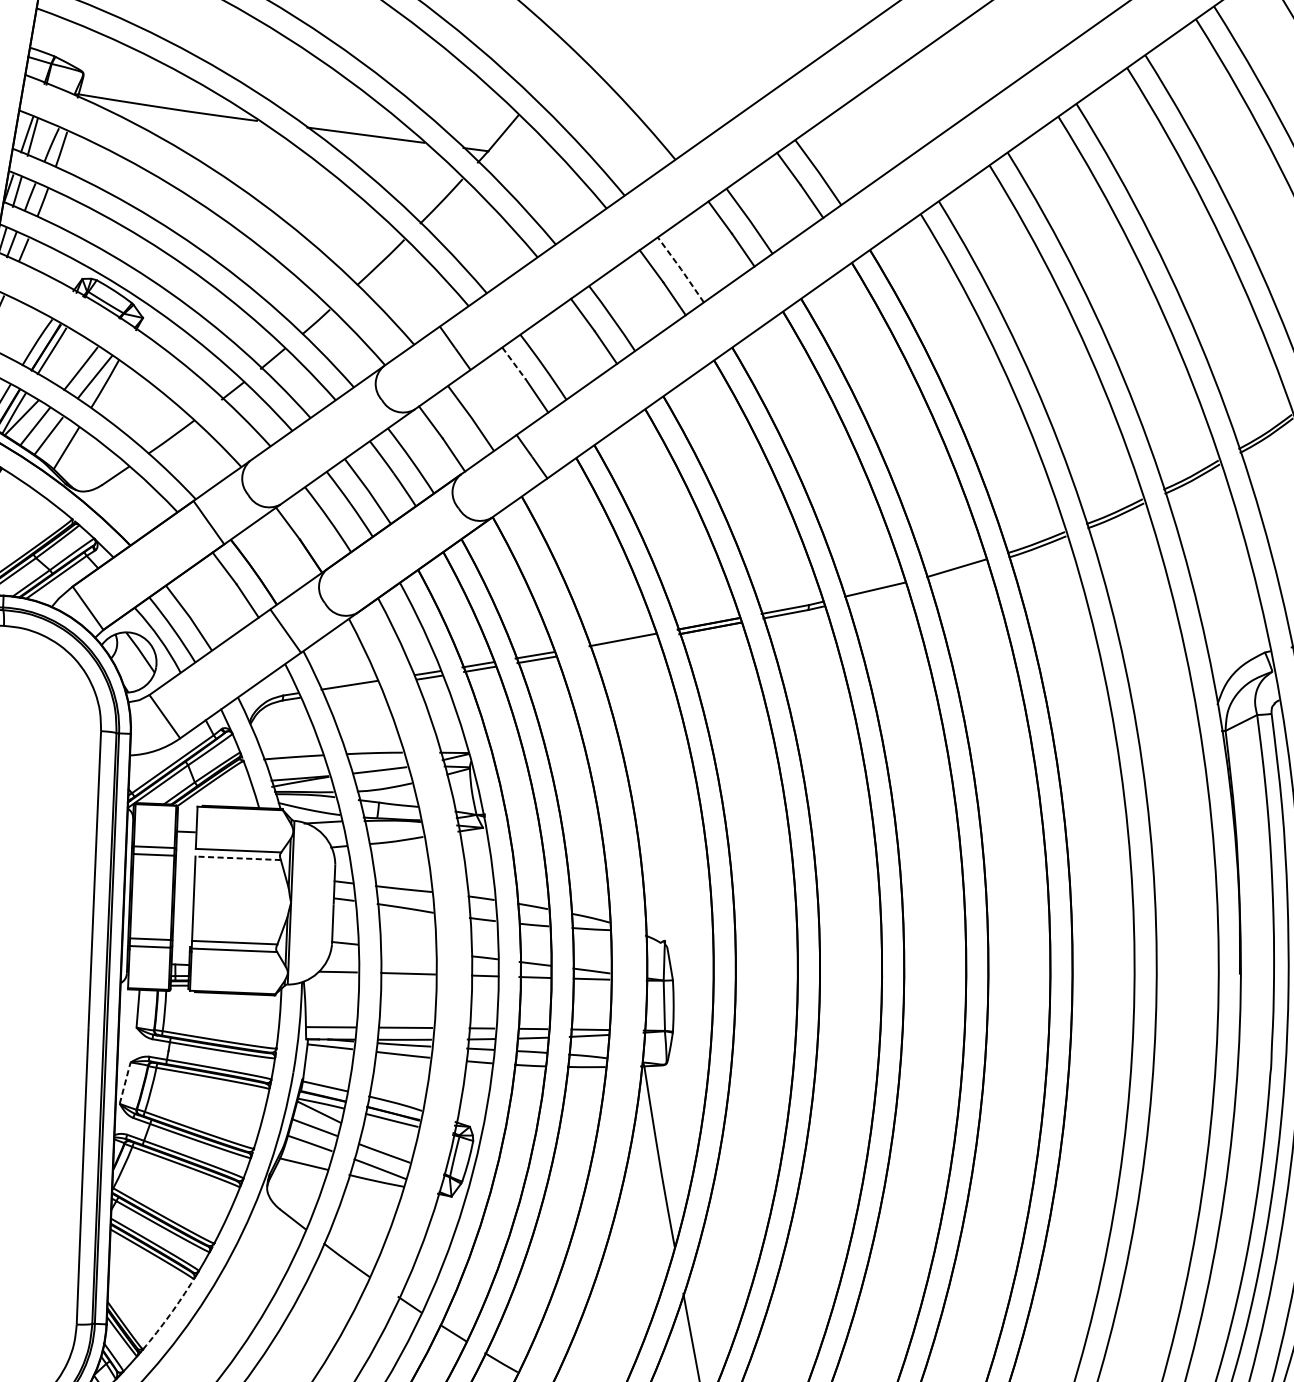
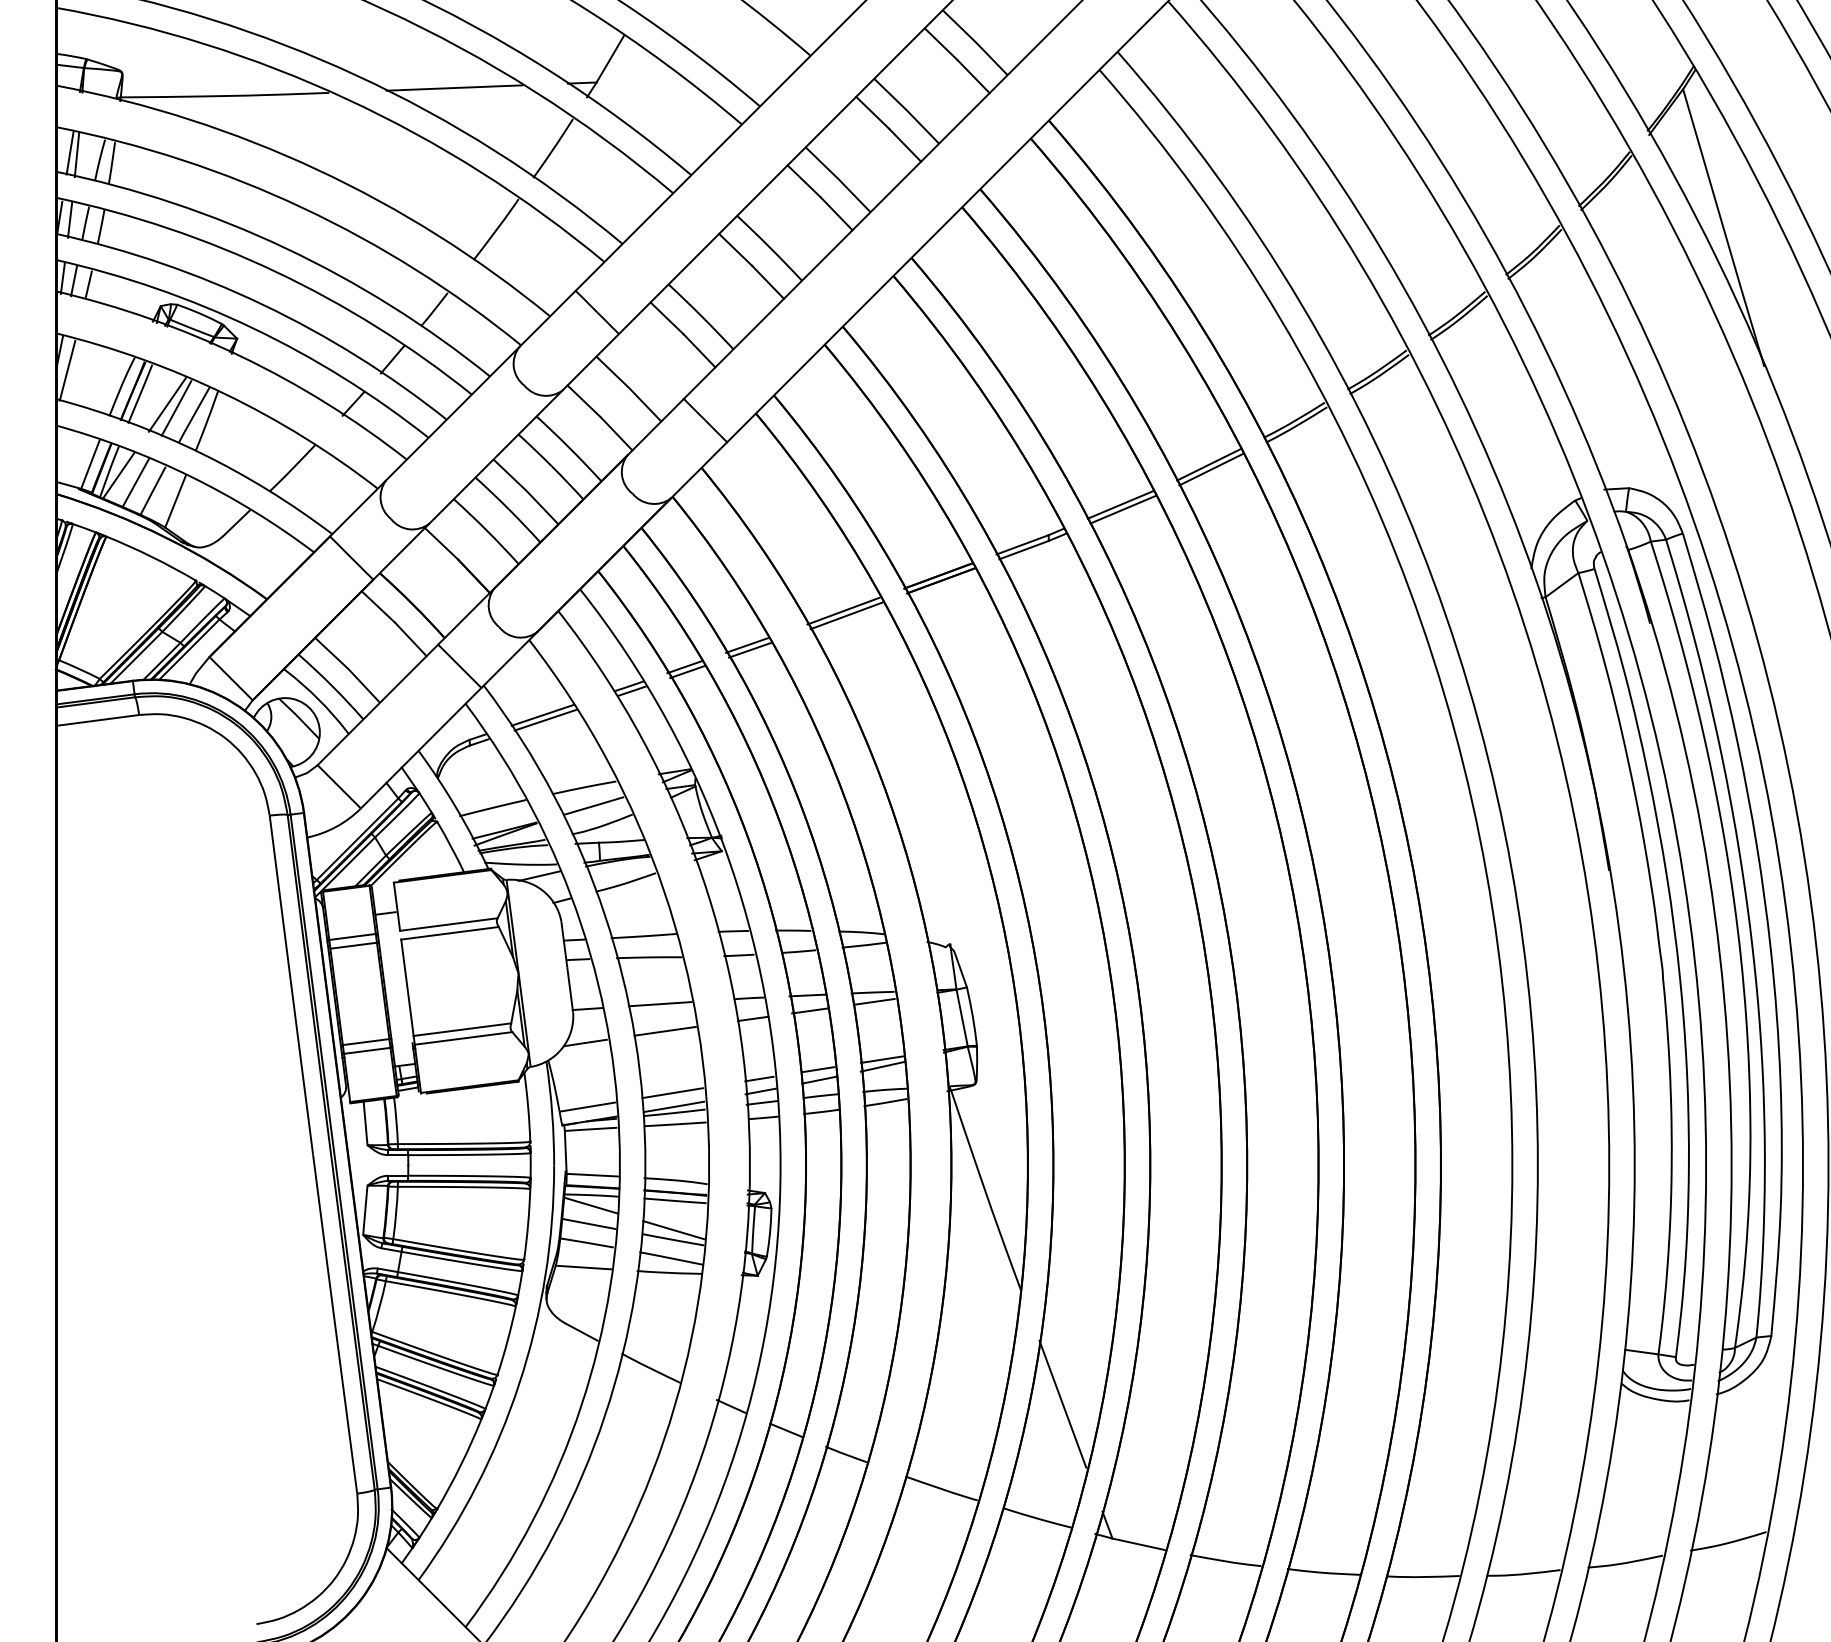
line: (681, 269) -> (838, 179), dashed -> solid
line: (514, 363) -> (667, 318), dashed -> solid
line: (72, 364) -> (166, 404), added
line: (957, 572) -> (1210, 469), added
line: (876, 593) -> (1122, 509), added
line: (624, 644) -> (846, 615), added
line: (351, 689) -> (545, 719), added
line: (237, 858) -> (449, 933), dashed -> solid
line: (407, 949) -> (659, 1004), added
line: (125, 1083) -> (365, 1210), dashed -> solid
line: (386, 1145) -> (673, 1230), added
arc: (169, 1315) -> (460, 1465), dashed -> solid

